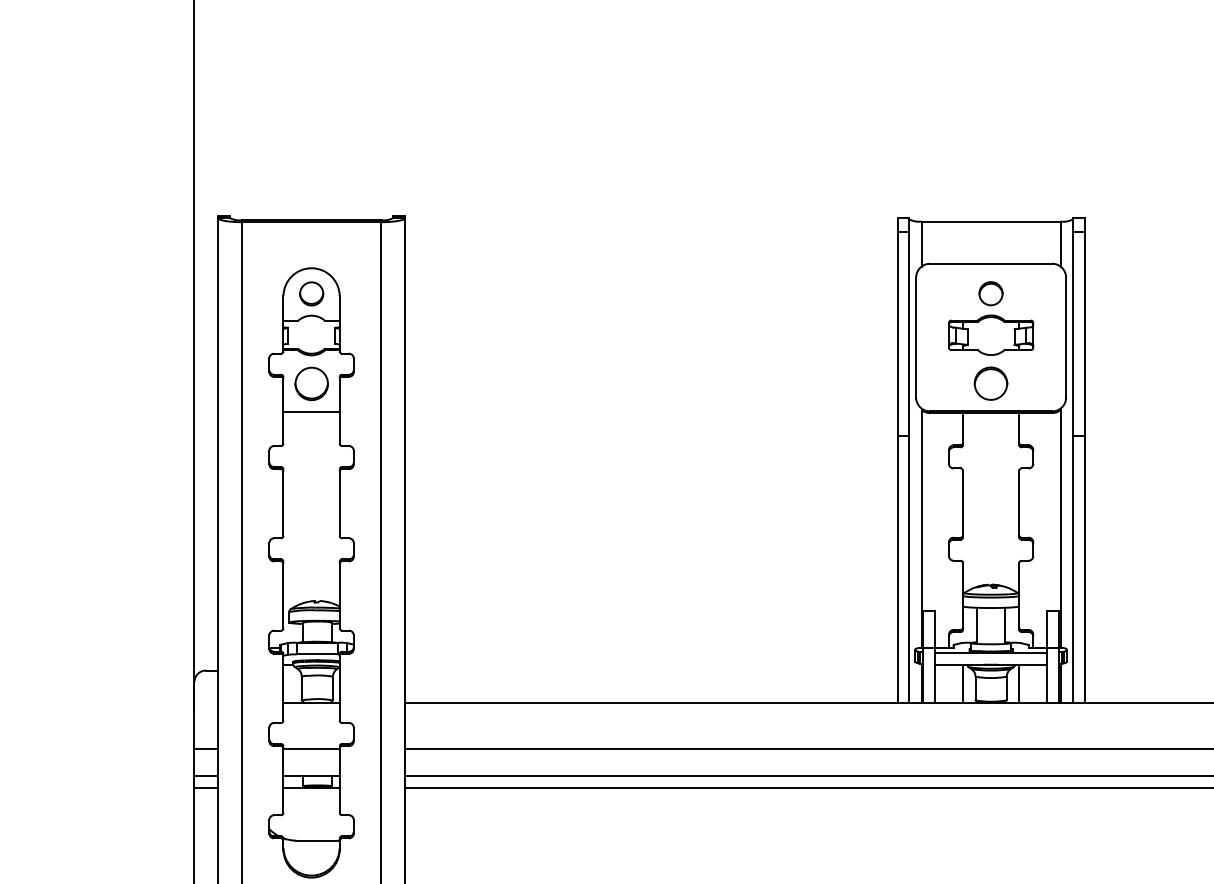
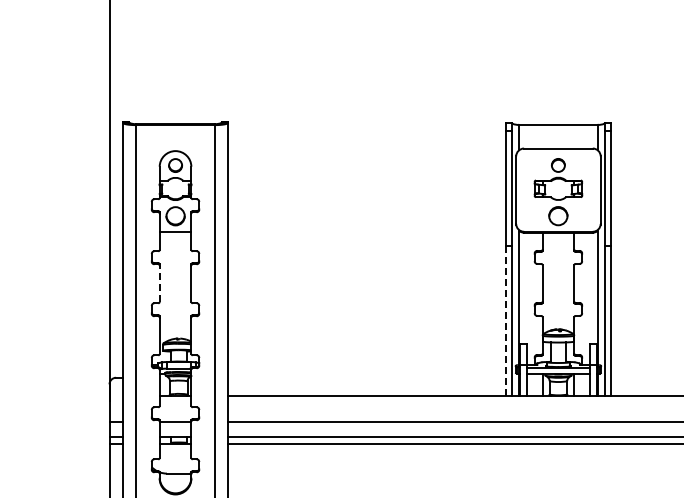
line: (283, 503) -> (159, 283), solid -> dashed
line: (897, 570) -> (505, 321), solid -> dashed

